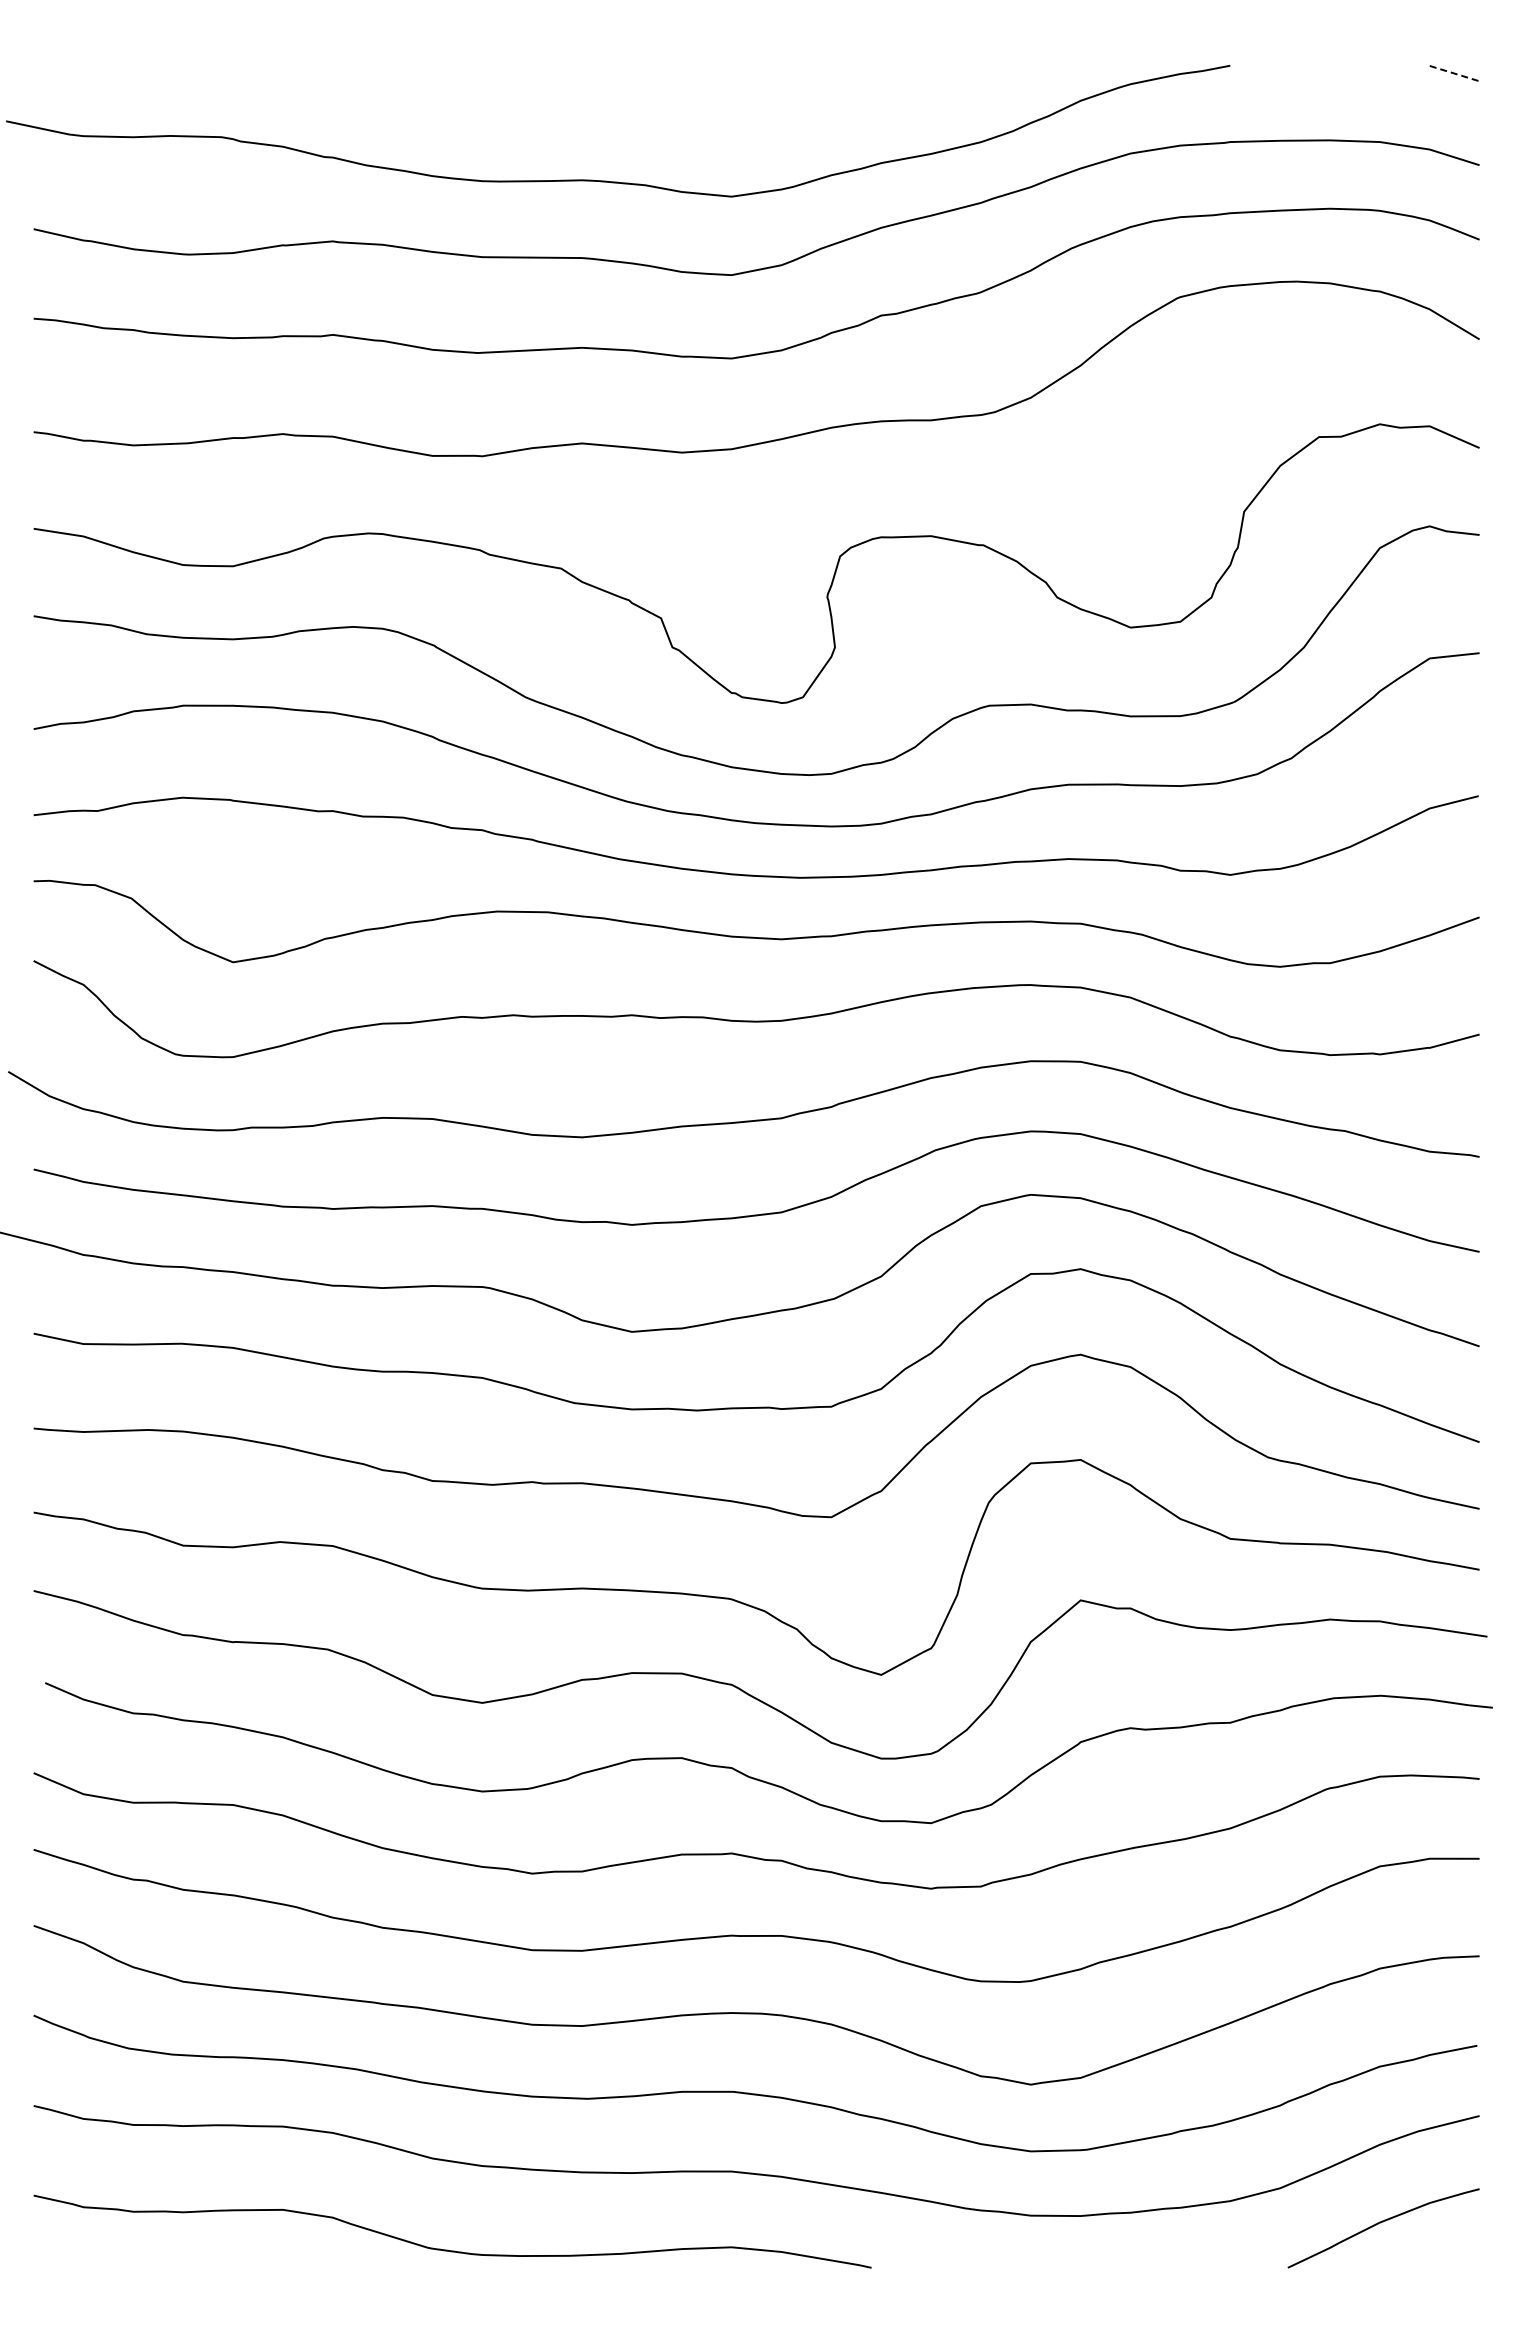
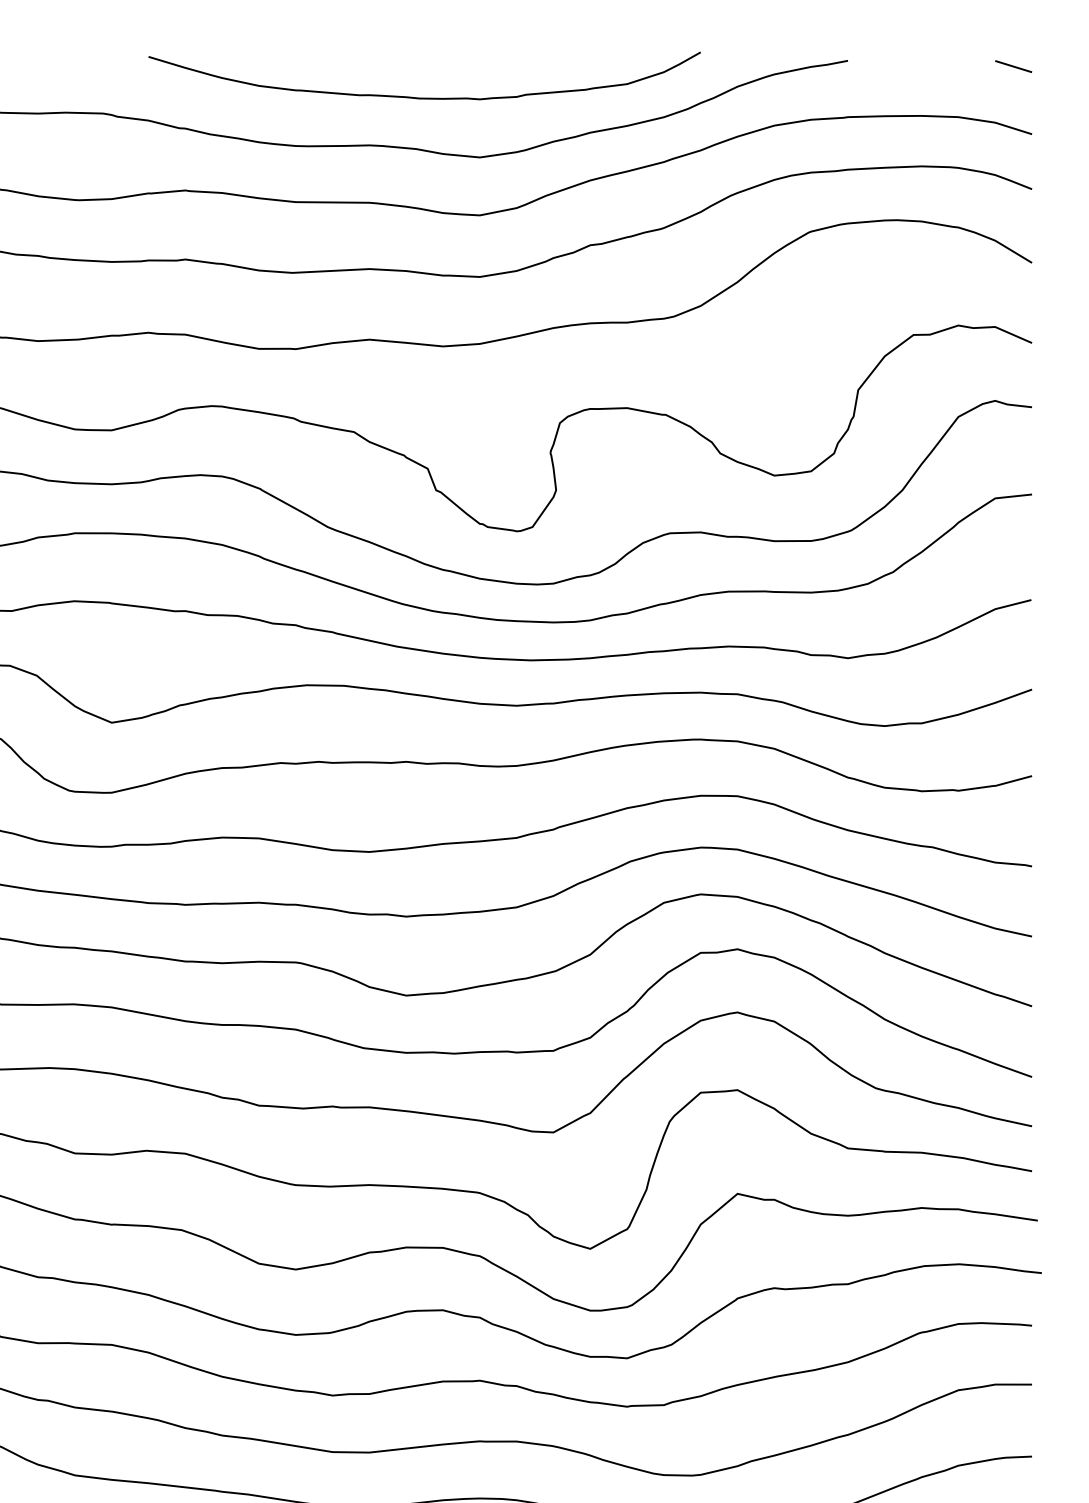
line: (1455, 73) -> (1014, 66), dashed -> solid
curve: (649, 115) -> (419, 97), added

